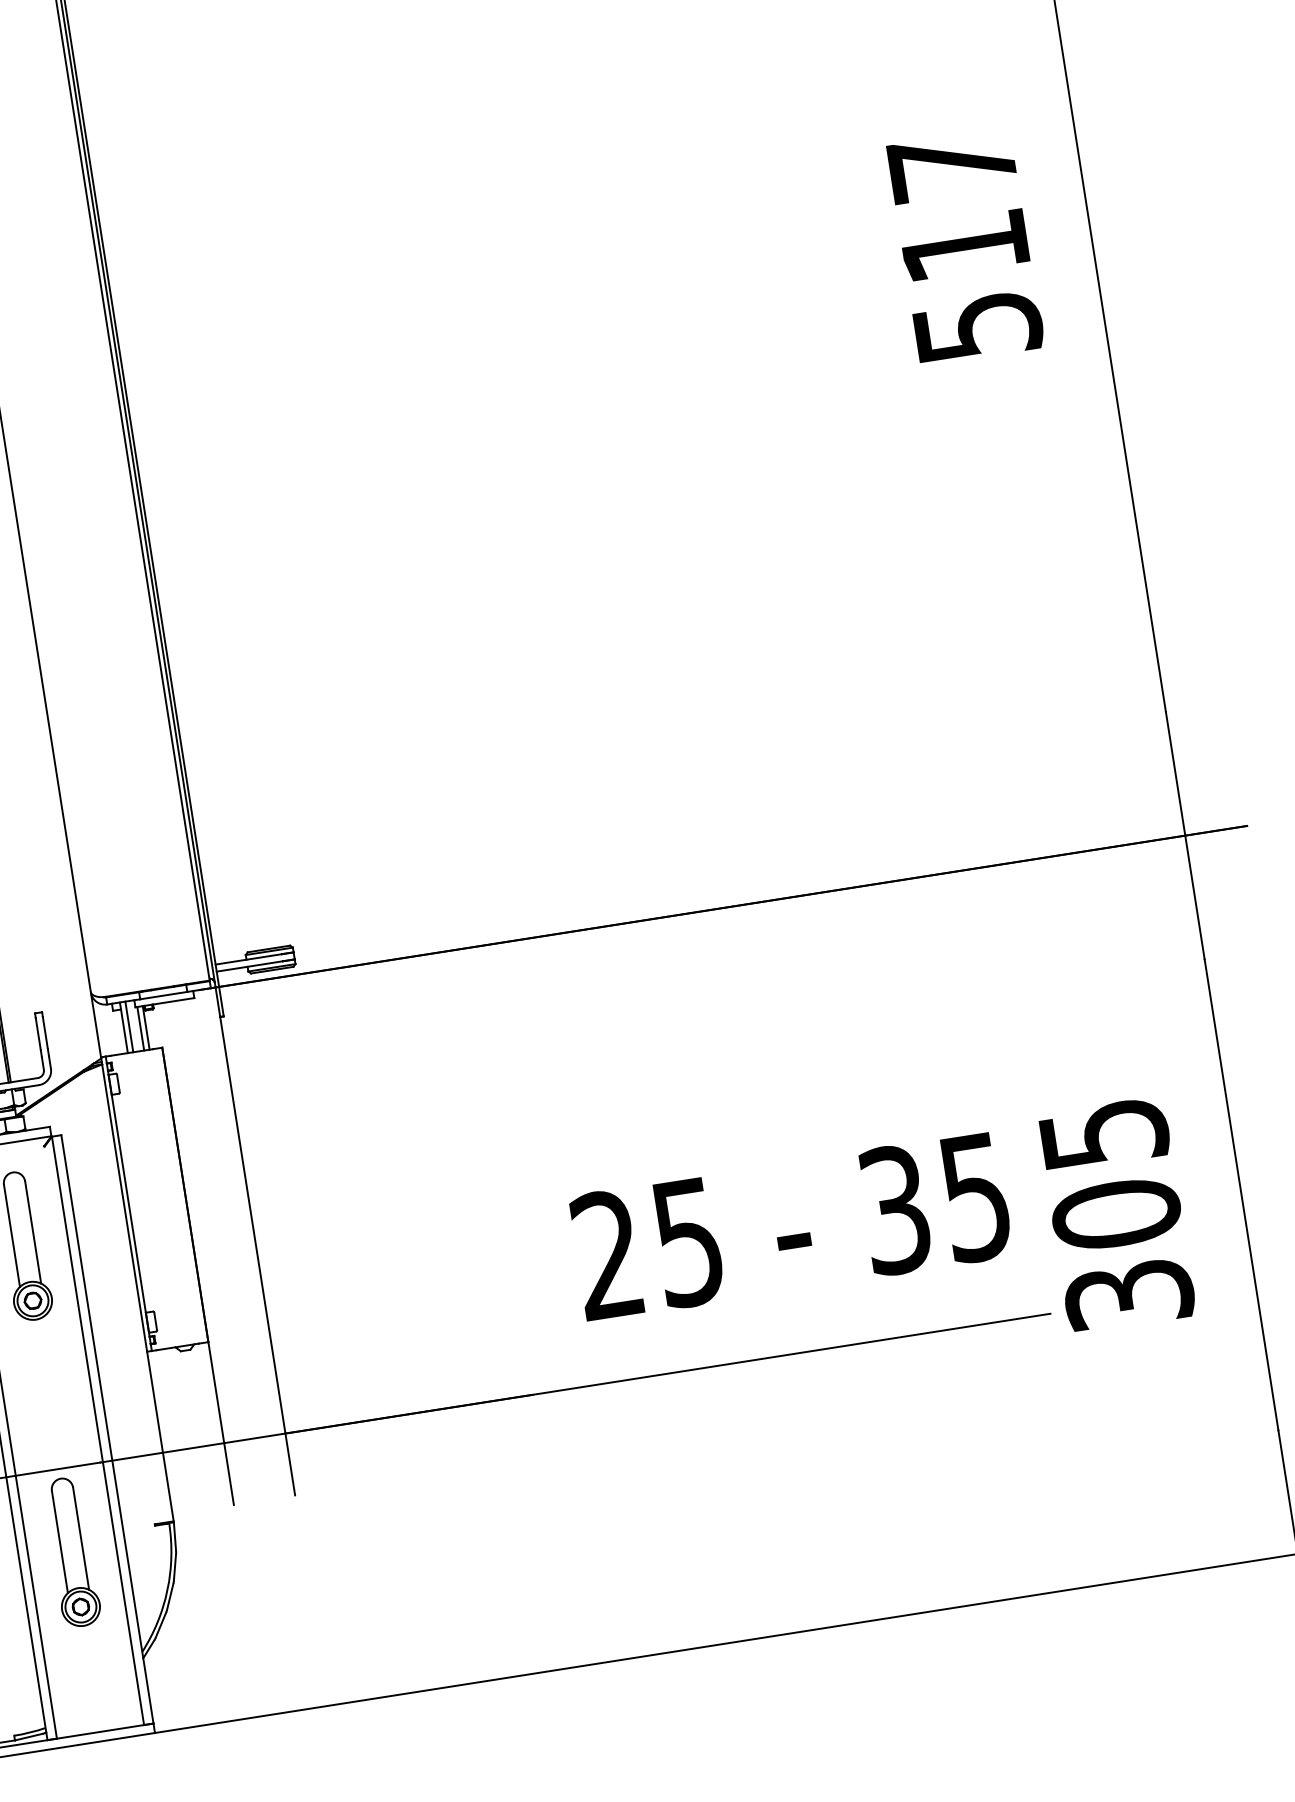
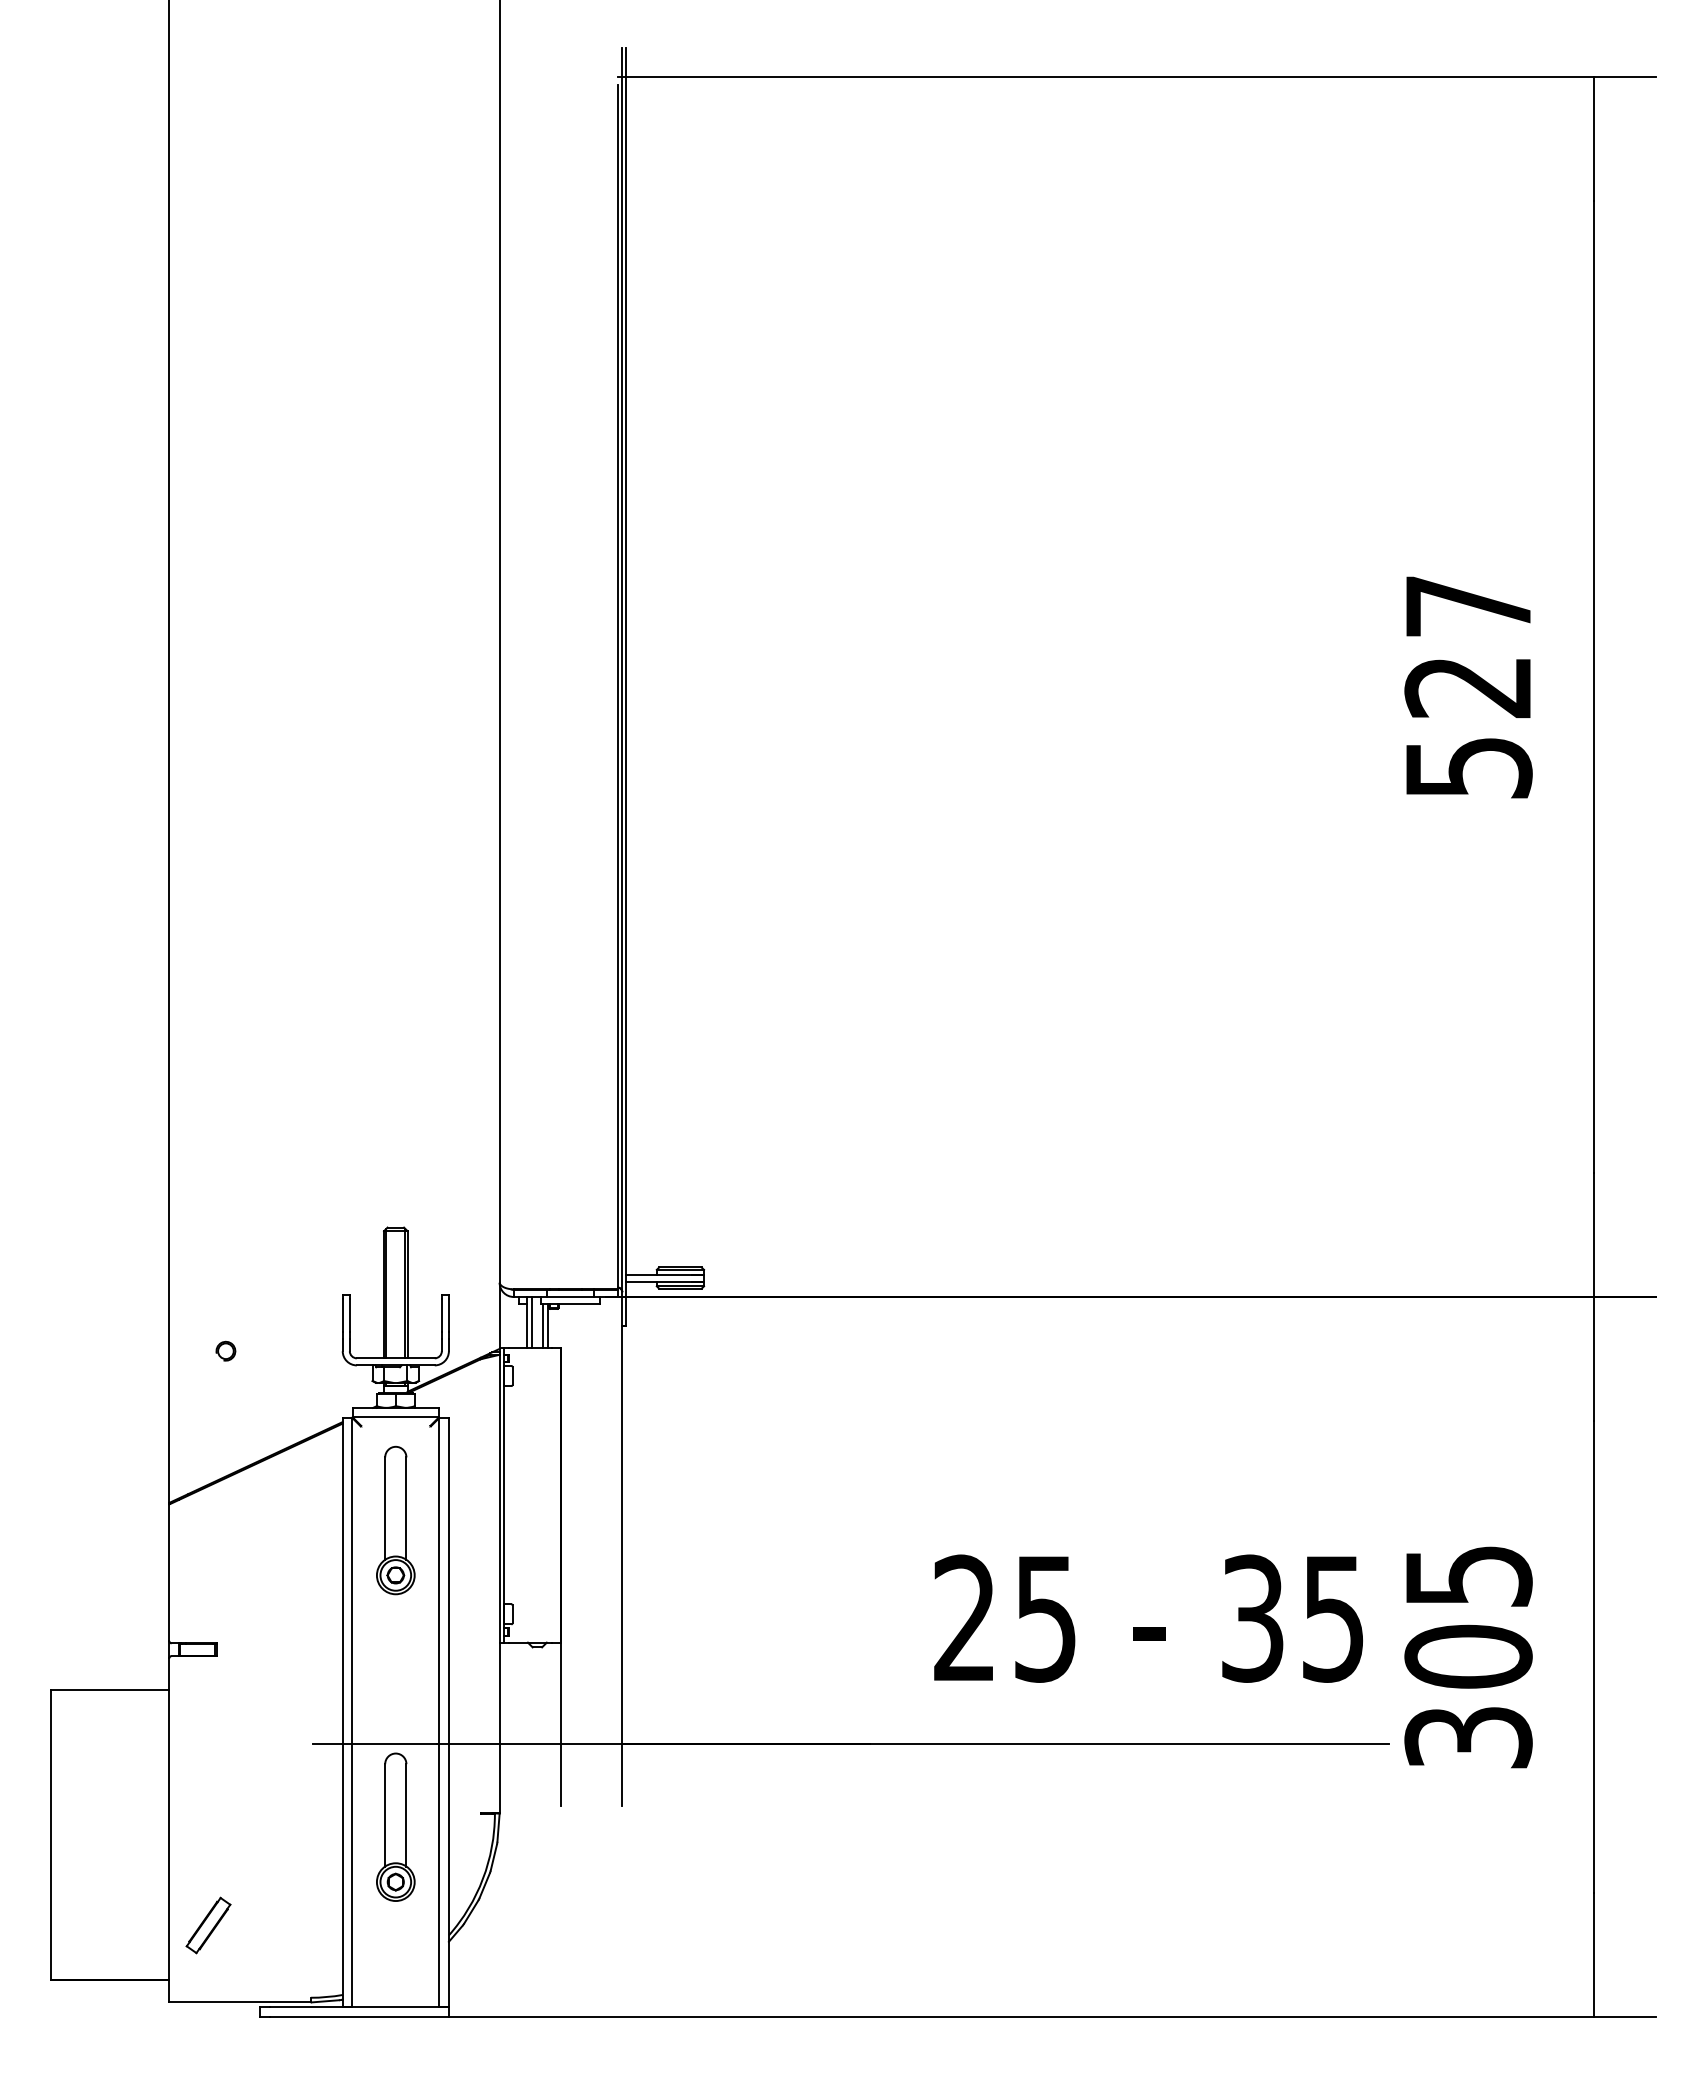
text: (964, 247) -> (1467, 688), 517 -> 527

